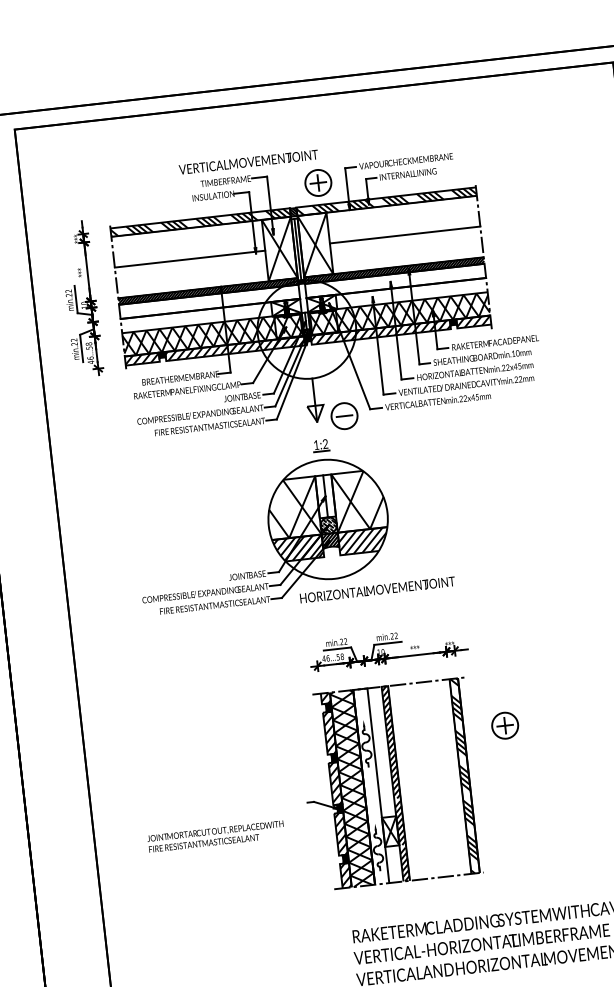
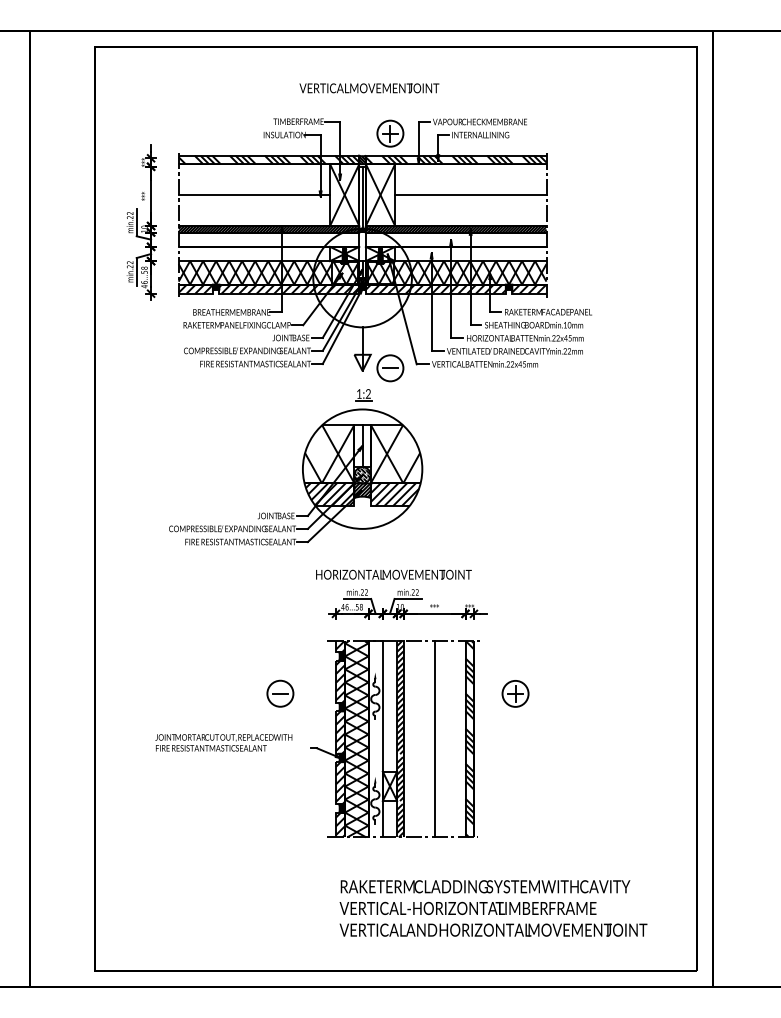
text: (248, 162) -> (369, 88), moved
text: (377, 589) -> (393, 574), moved
part: (271, 751) -> (280, 693), added
line: (429, 780) -> (434, 739), added
text: (215, 836) -> (223, 742), moved

